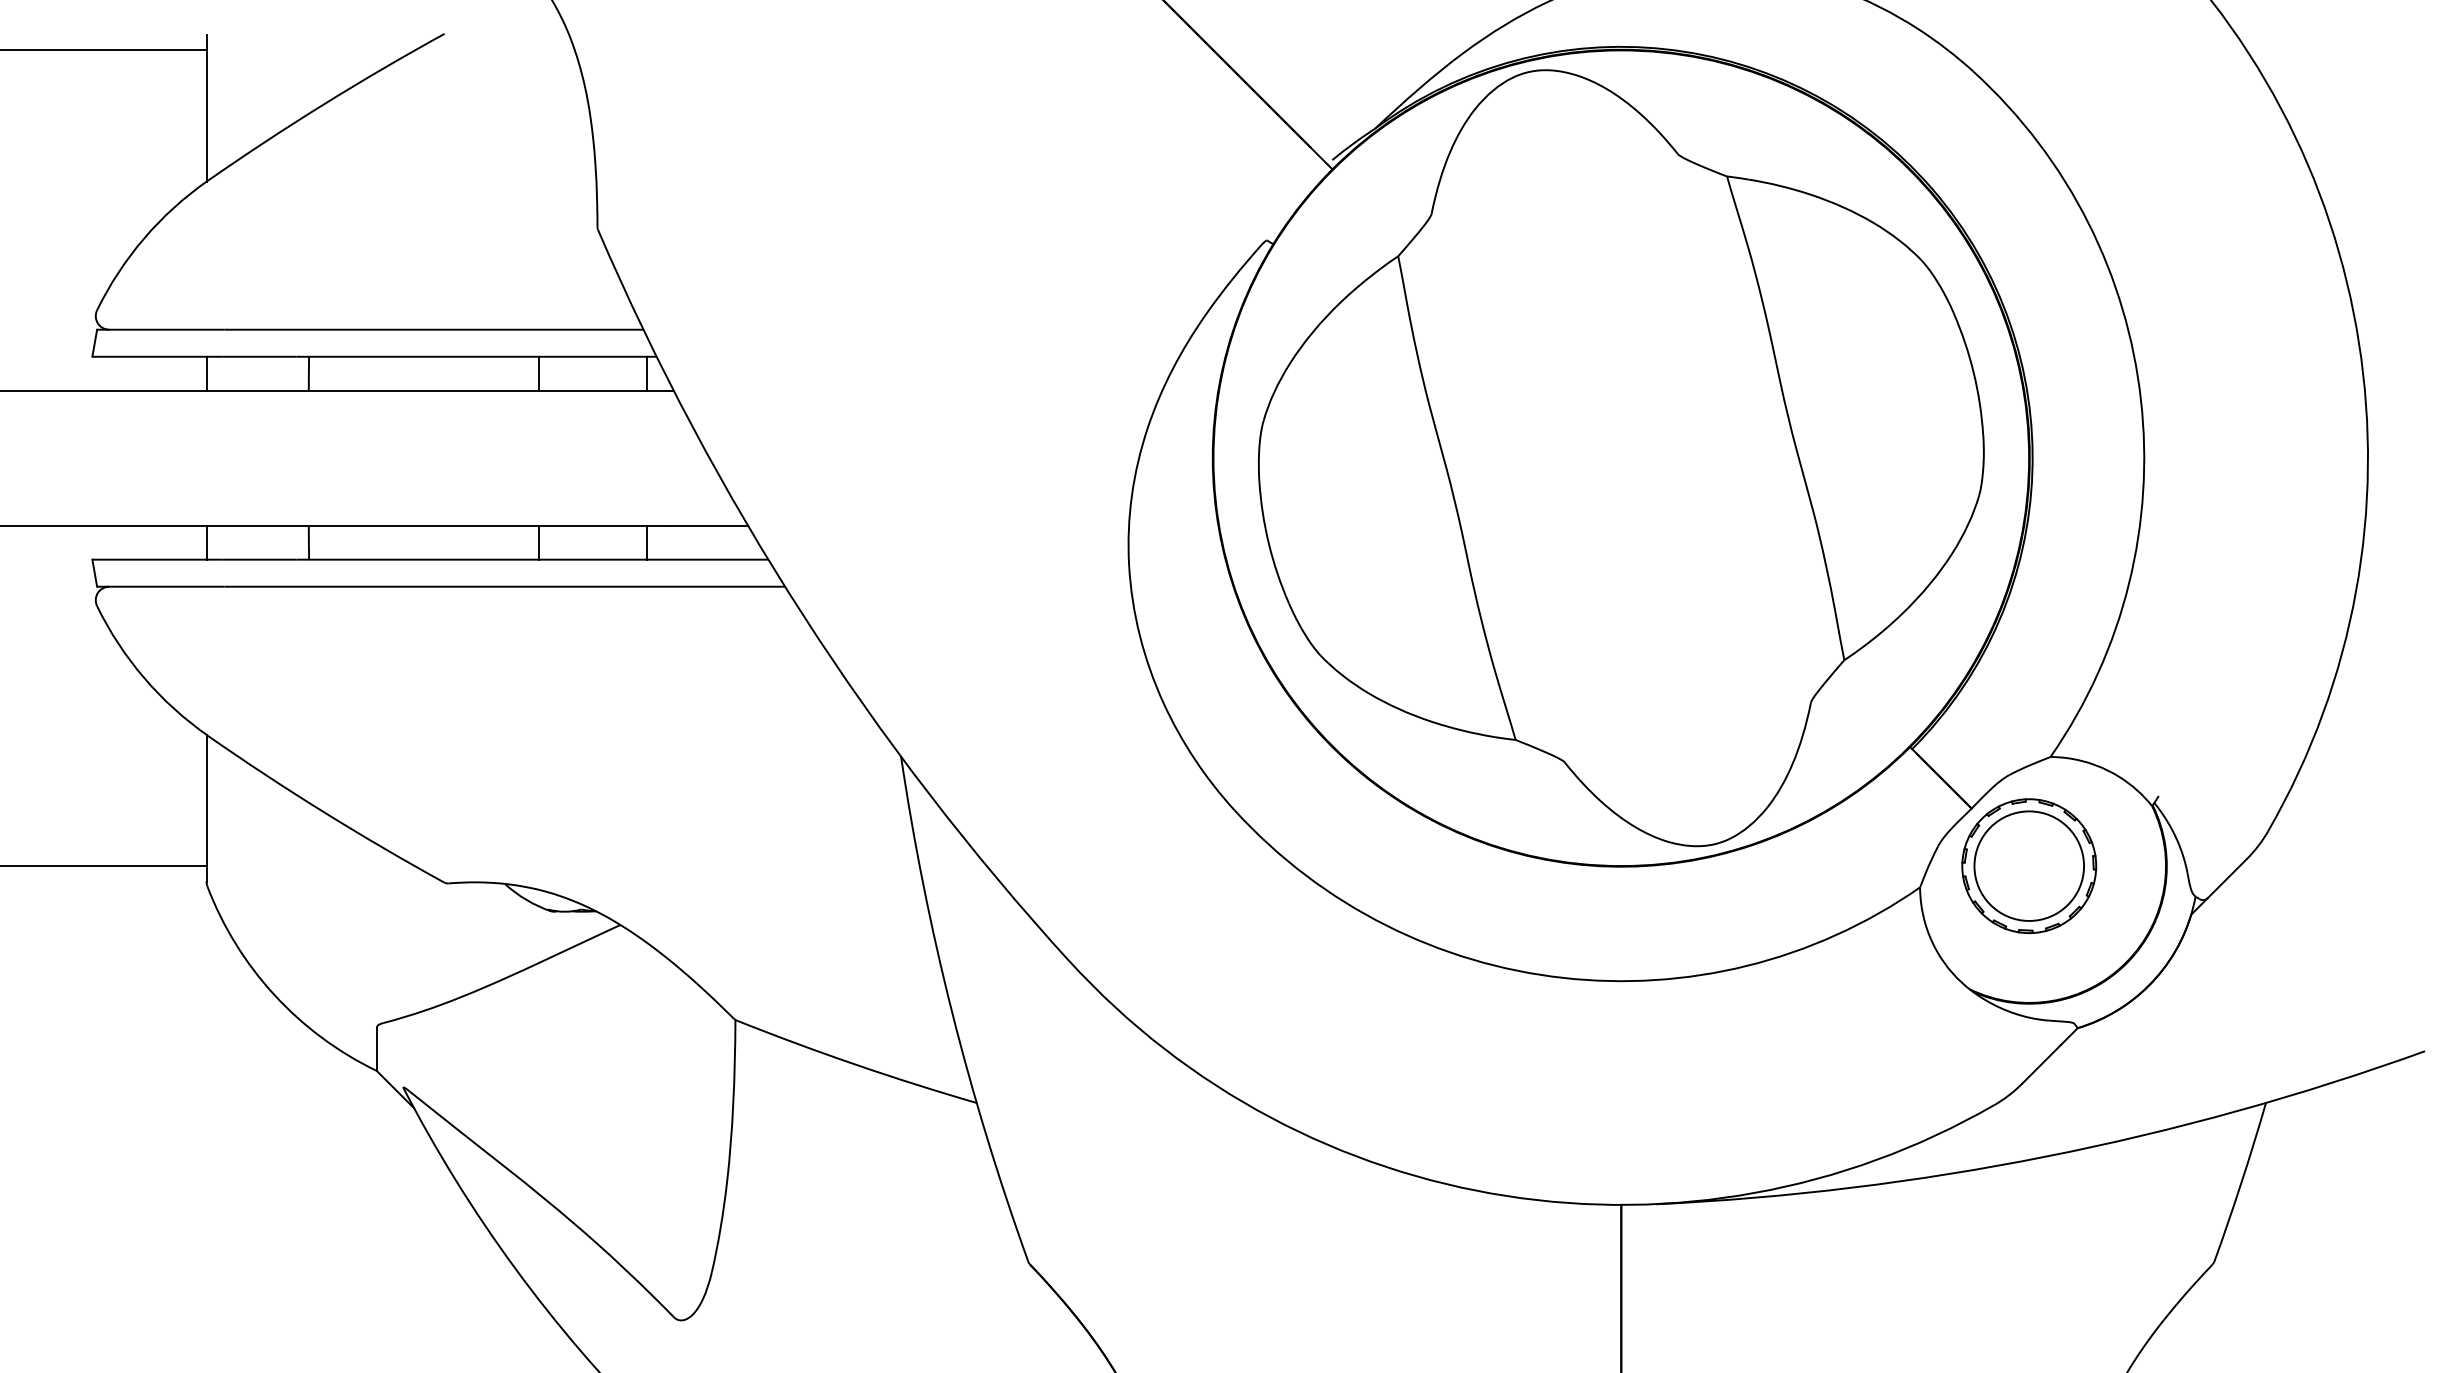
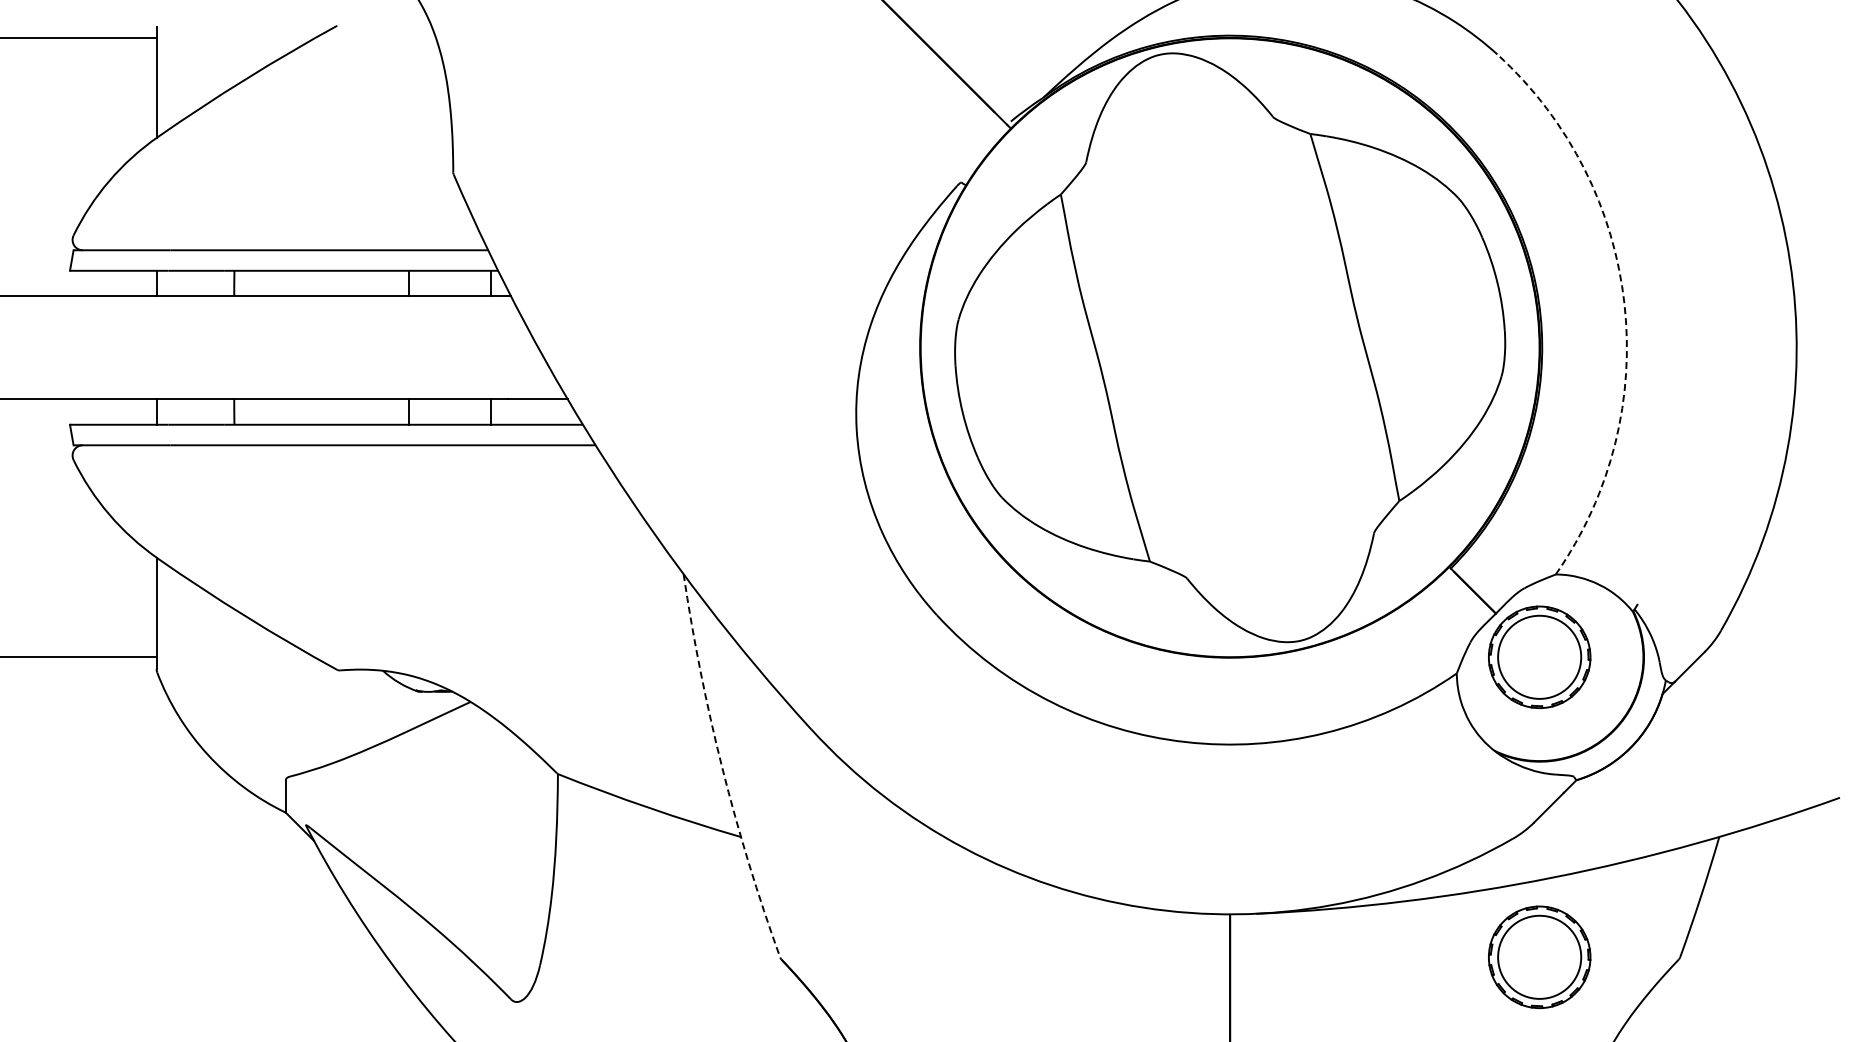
arc: (2141, 399) -> (1624, 303), solid -> dashed
arc: (952, 1012) -> (722, 768), solid -> dashed
part: (2029, 1260) -> (1539, 956), added

